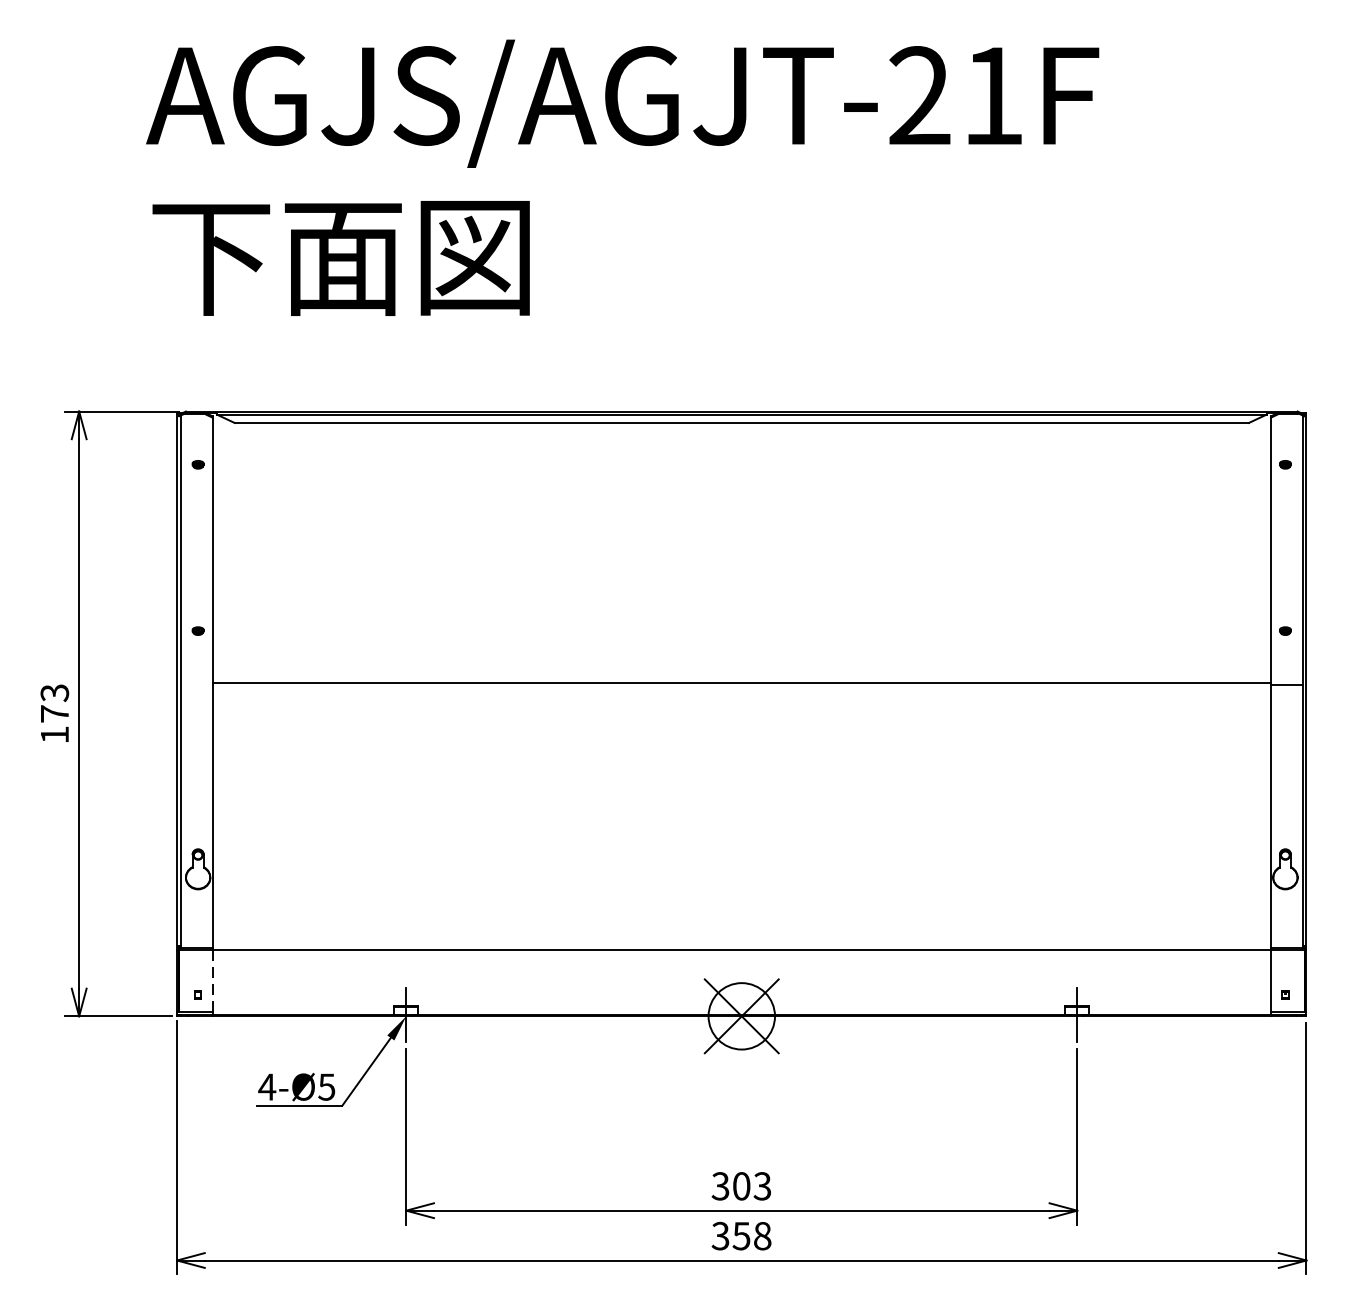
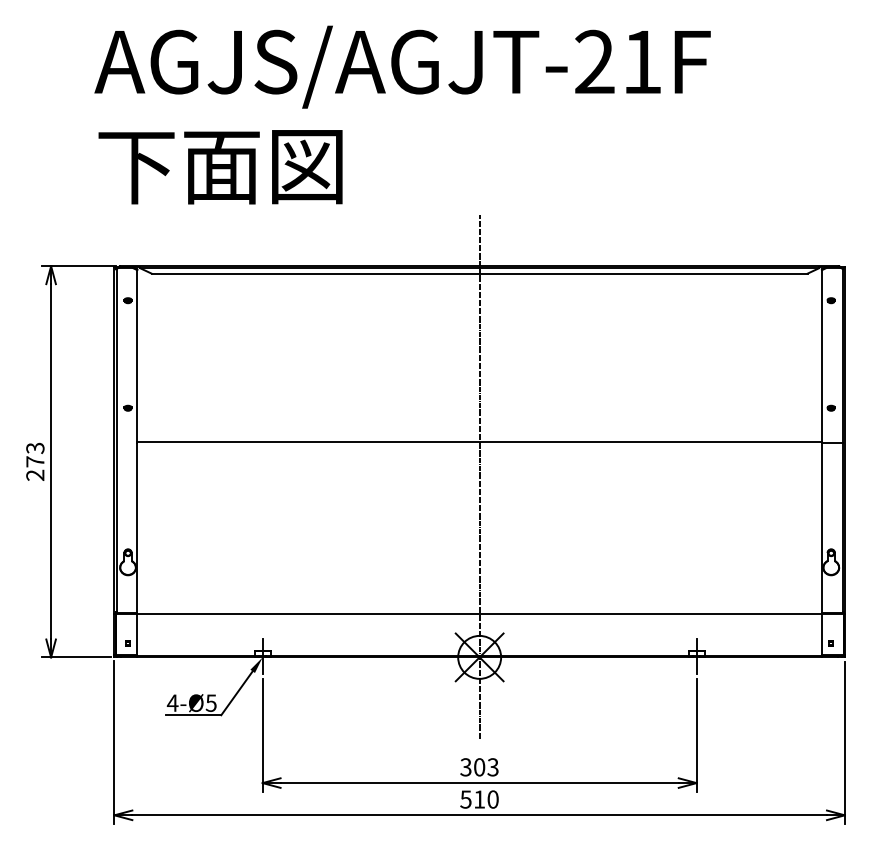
text: (55, 733) -> (35, 474), 173 -> 273
line: (741, 736) -> (479, 476), added
line: (212, 980) -> (137, 634), dashed -> solid
text: (741, 1236) -> (479, 799), 358 -> 510

